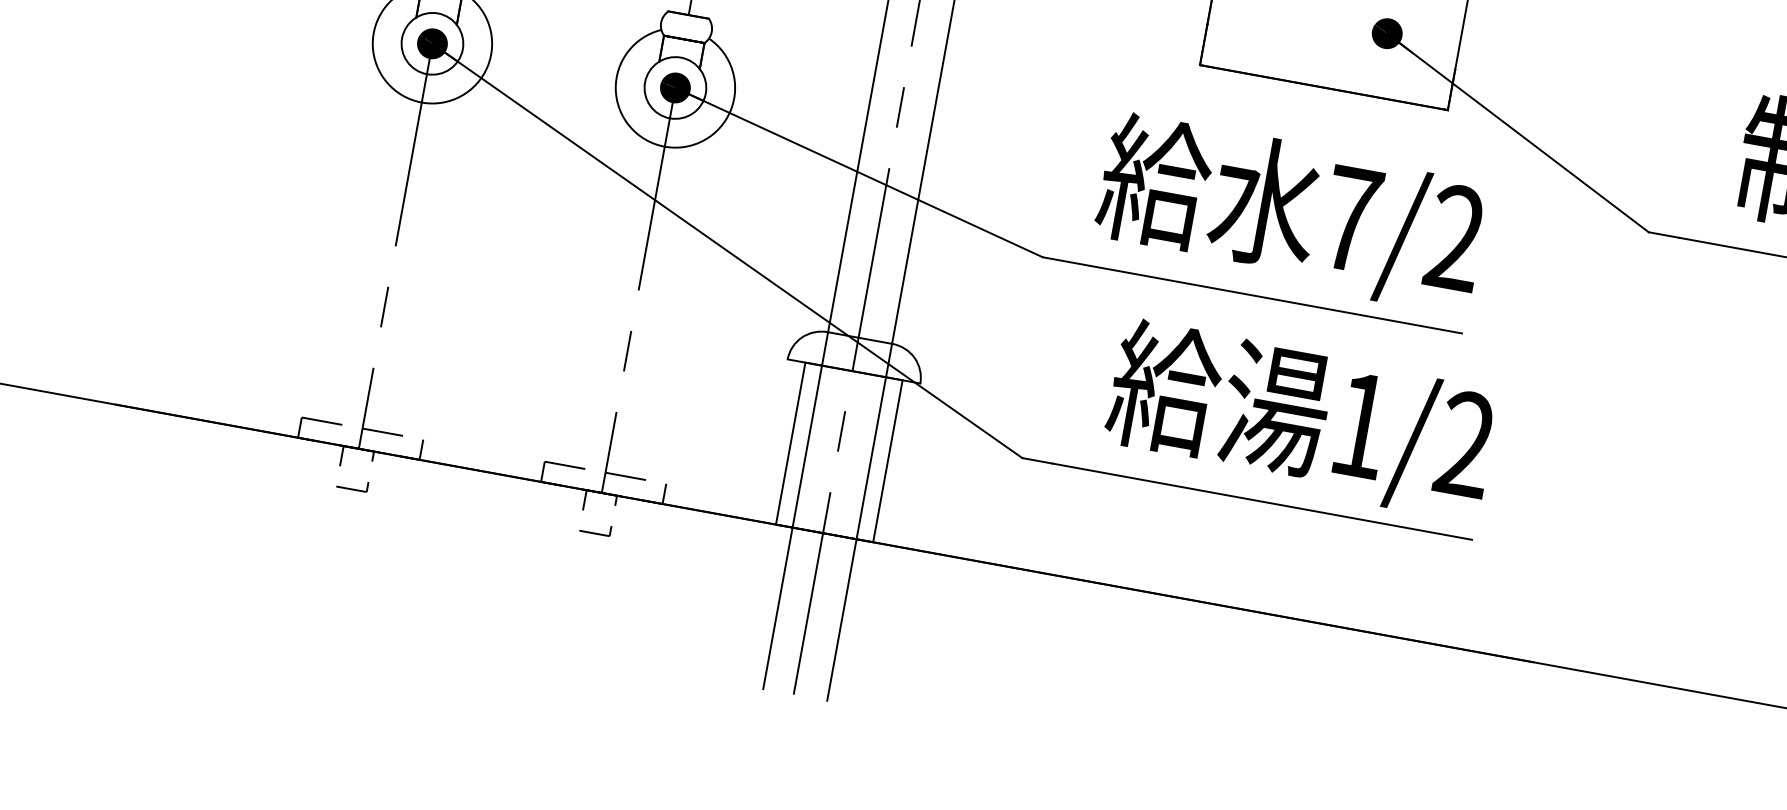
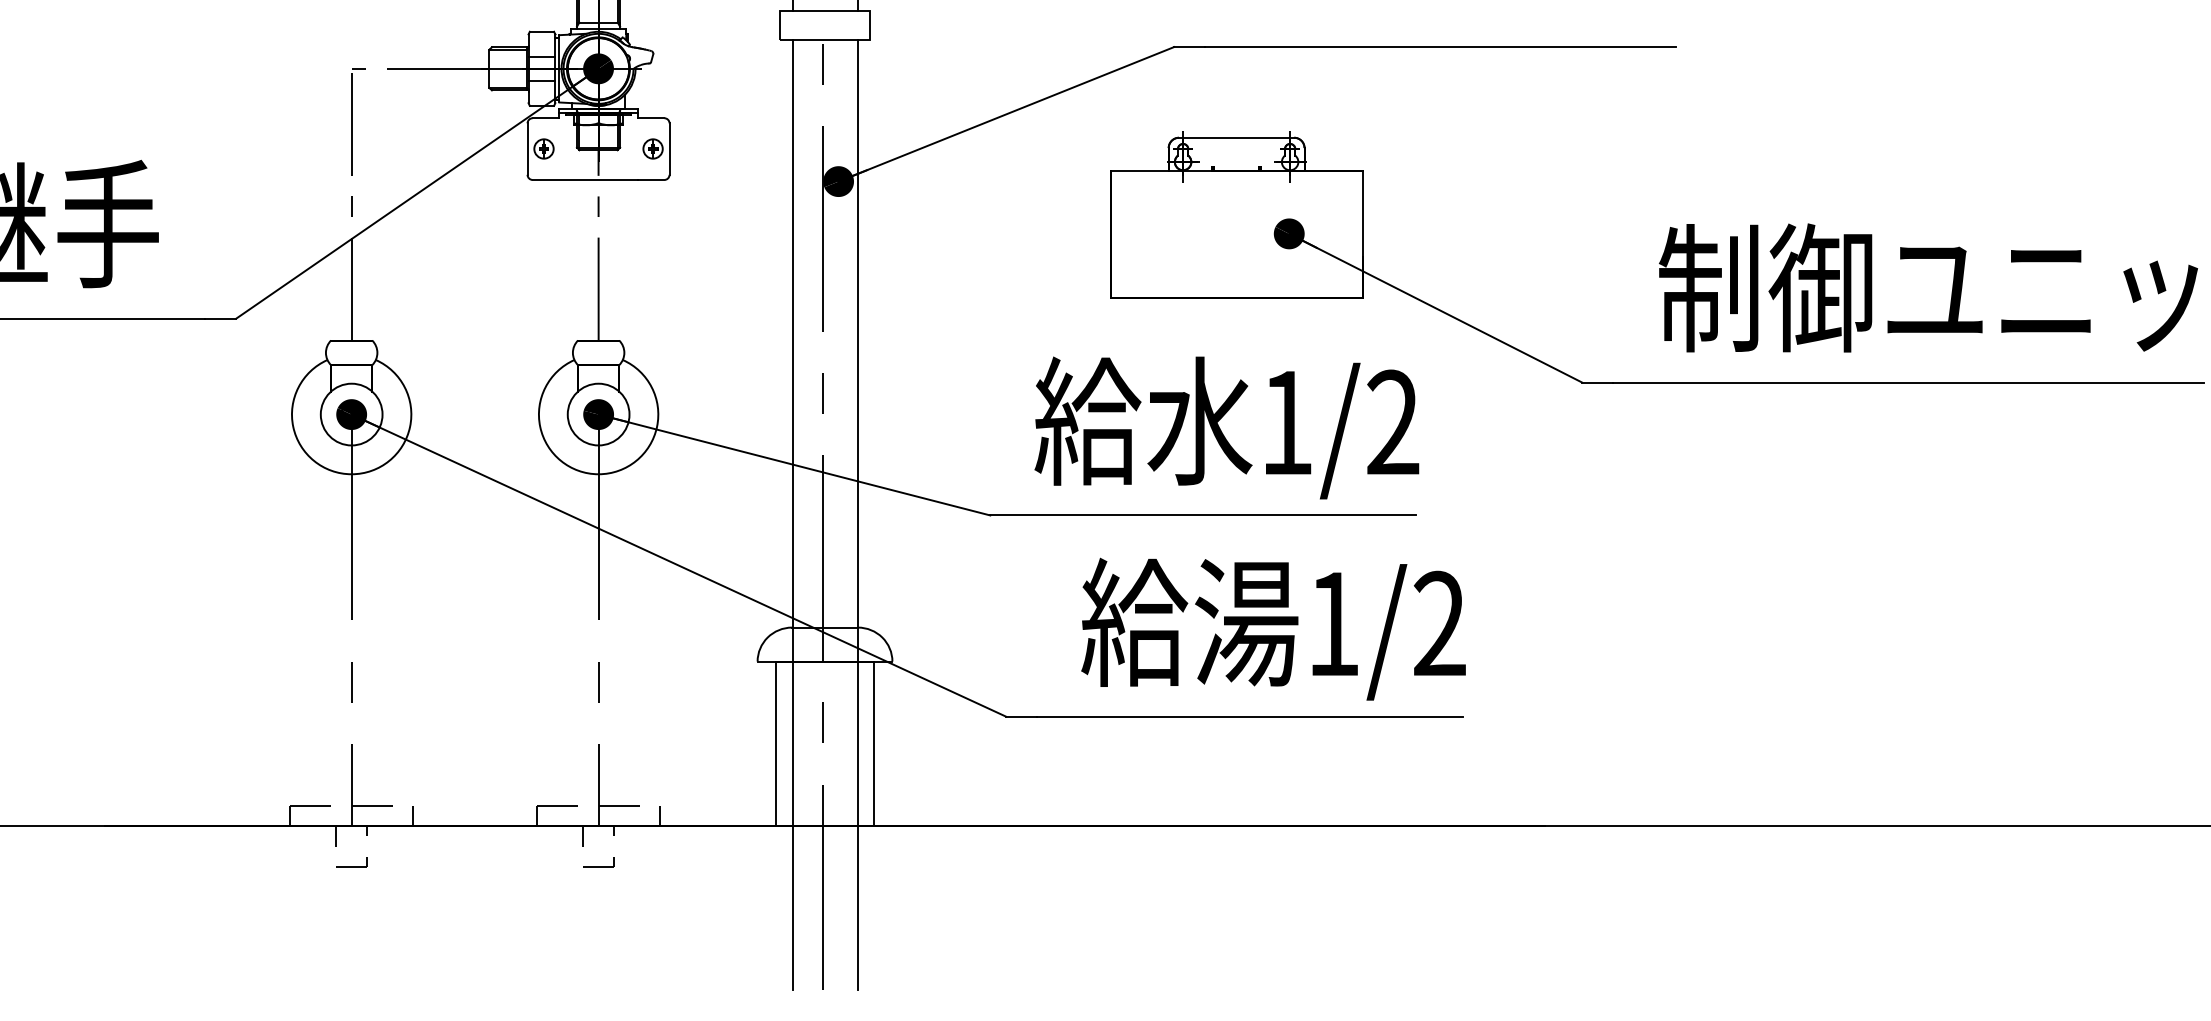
text: (1351, 218) -> (1287, 422), 7/2 -> 1/2

